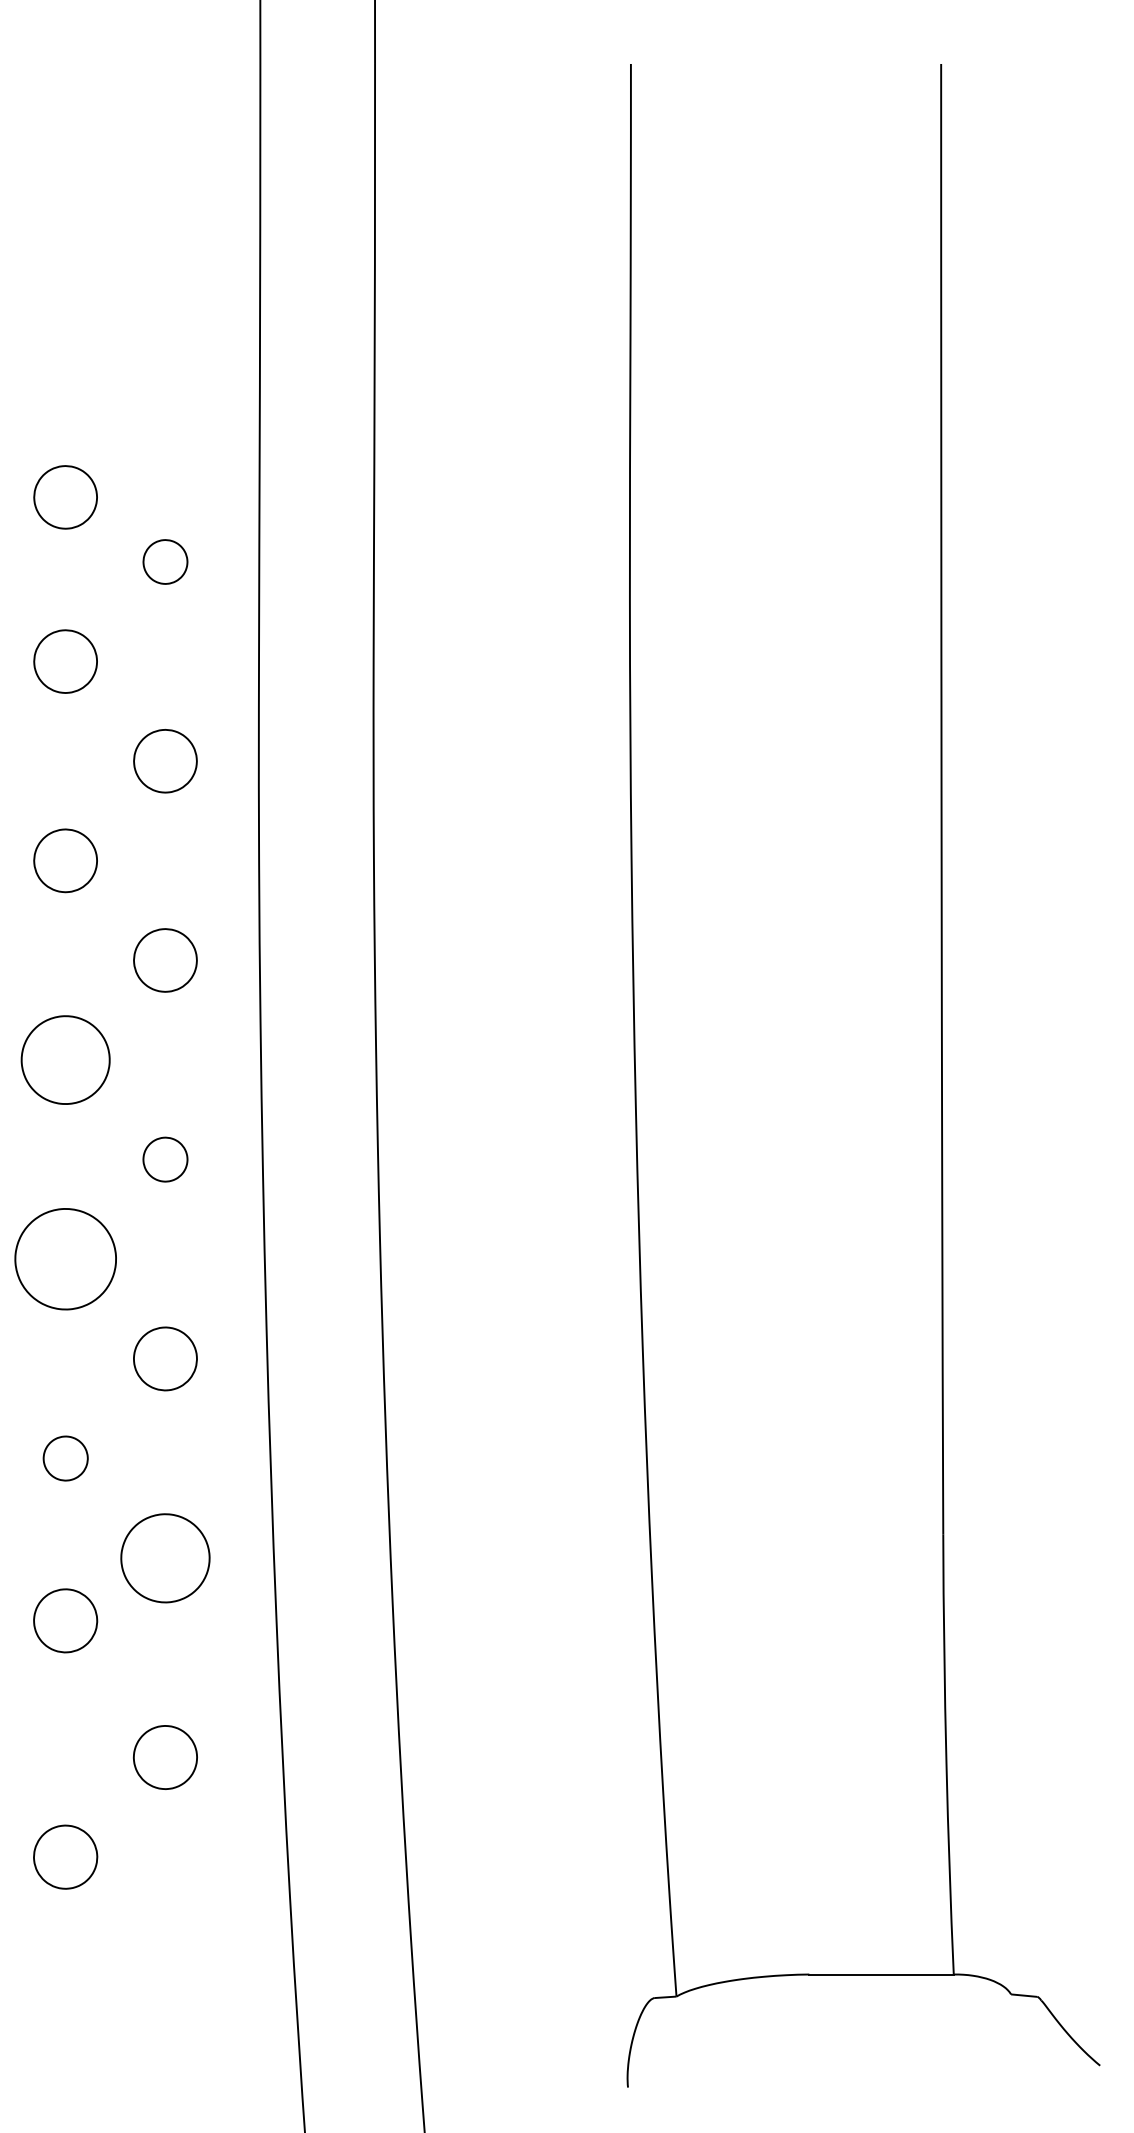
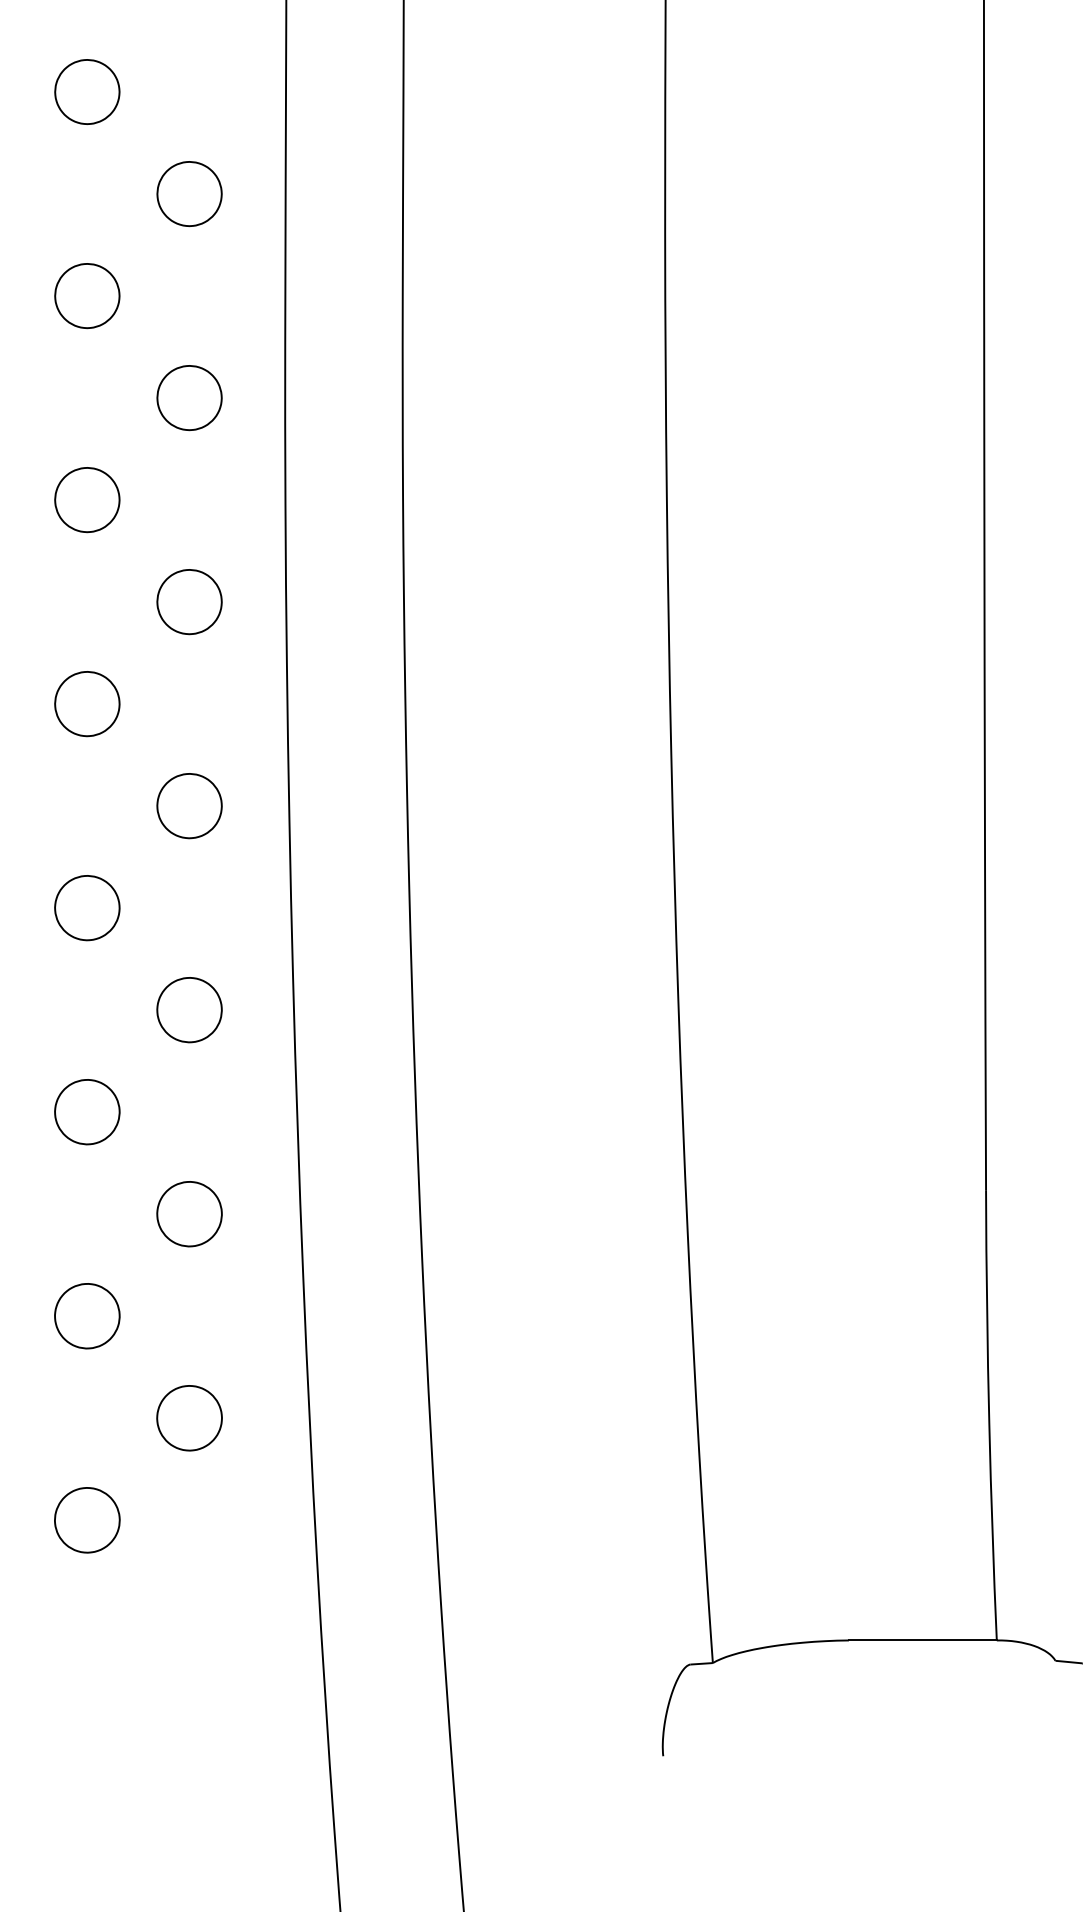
part: (65, 497) -> (87, 92), moved
part: (165, 561) -> (189, 193), size x1.43
part: (65, 1059) -> (87, 703), size x0.71
part: (165, 1159) -> (189, 805), size x1.43
part: (65, 1259) -> (87, 908), size x0.62
part: (65, 1458) -> (87, 1112), size x1.43
part: (165, 1557) -> (189, 1213), size x0.71
part: (65, 1620) -> (87, 1315), moved

